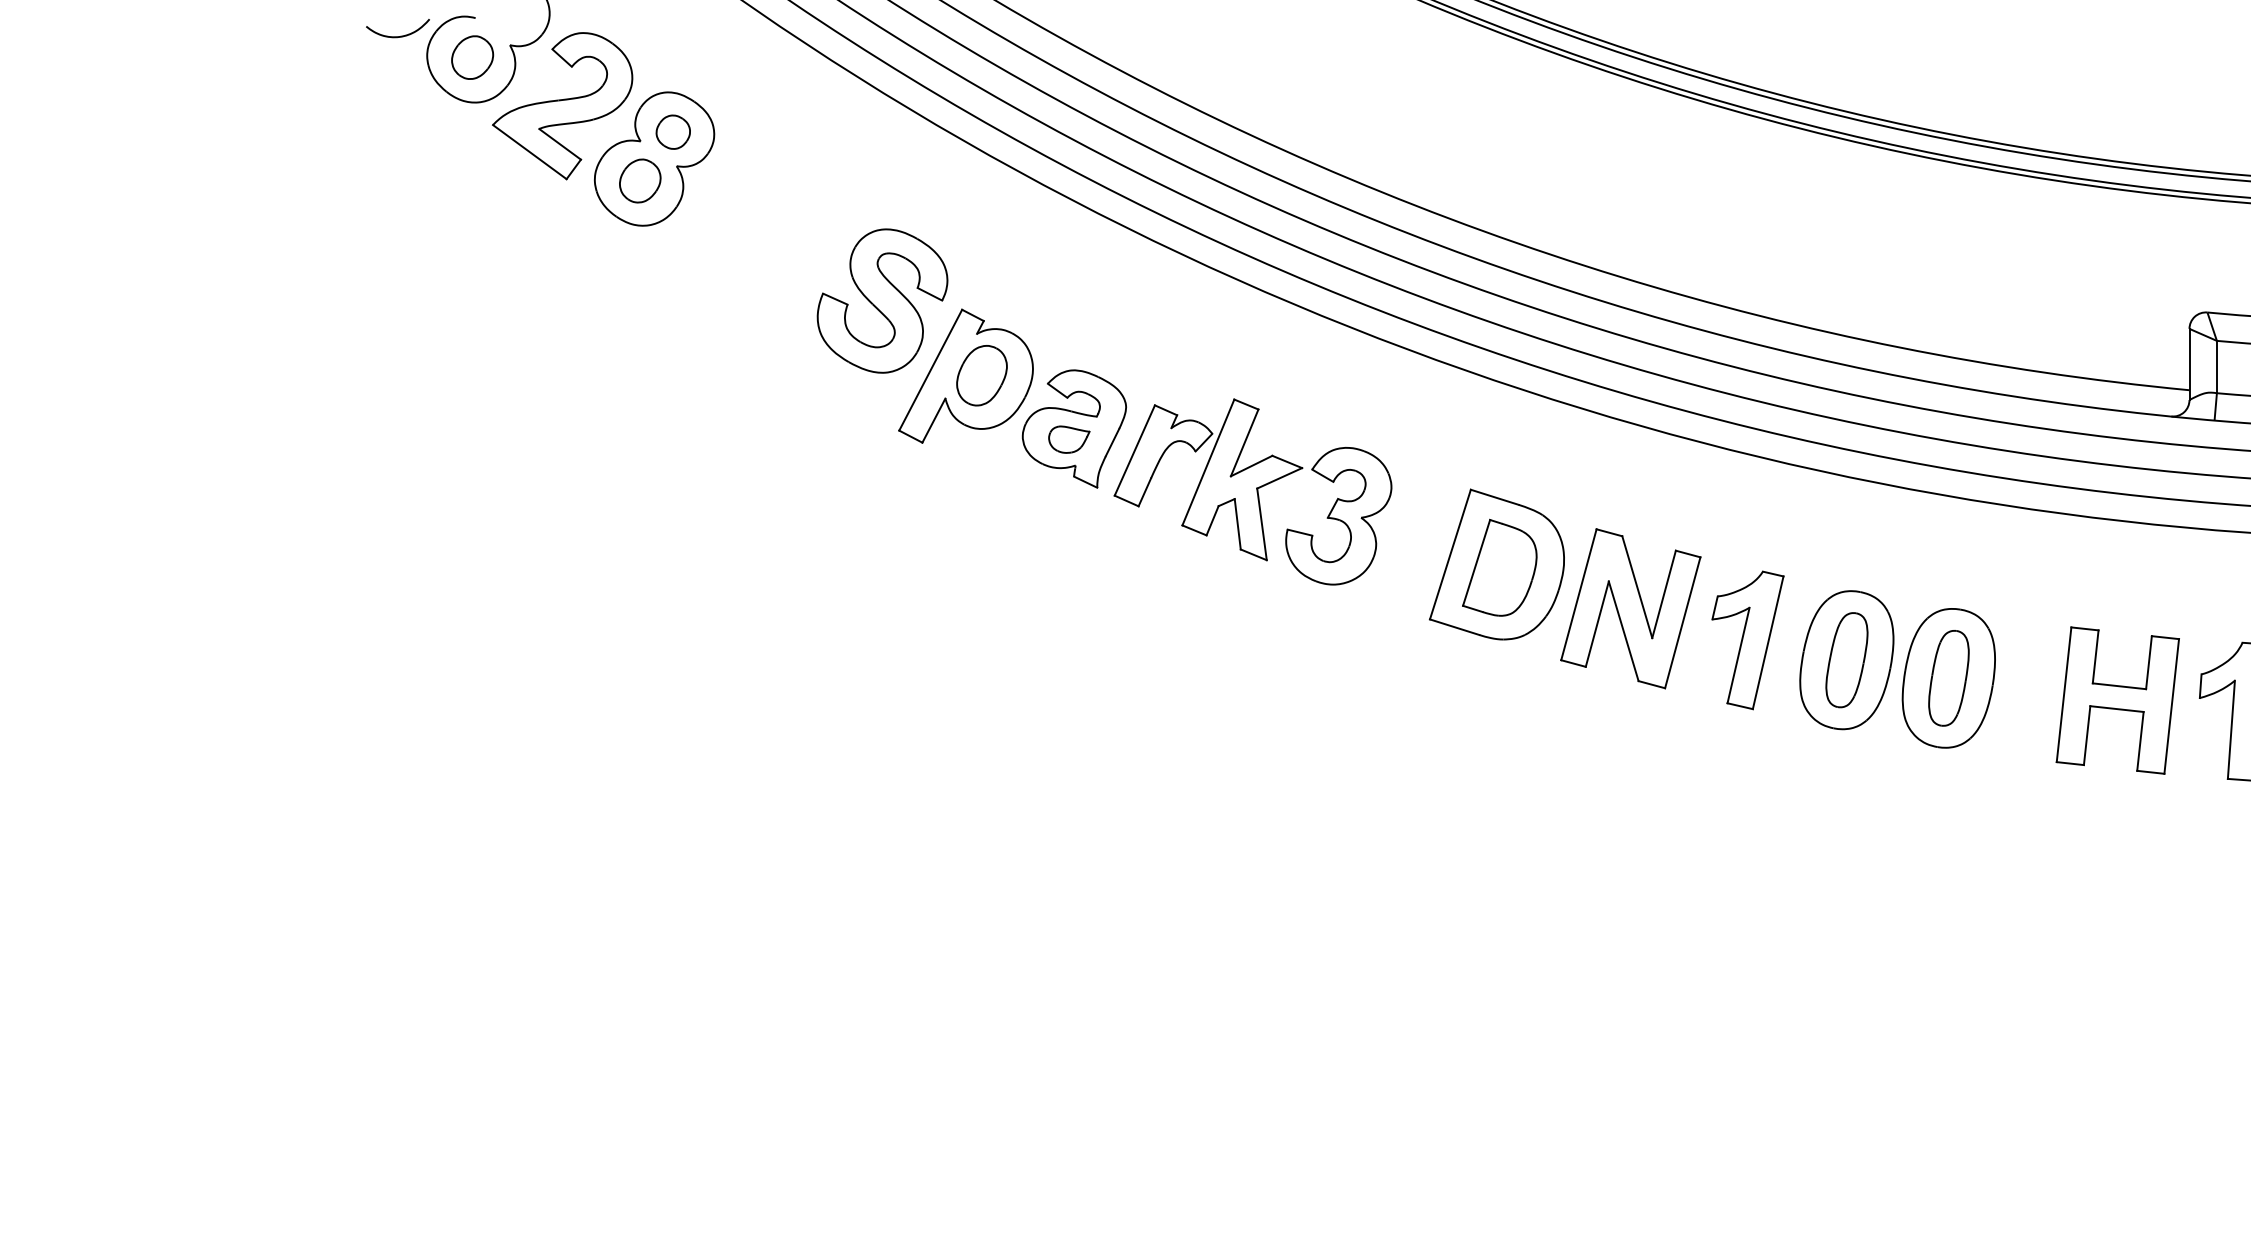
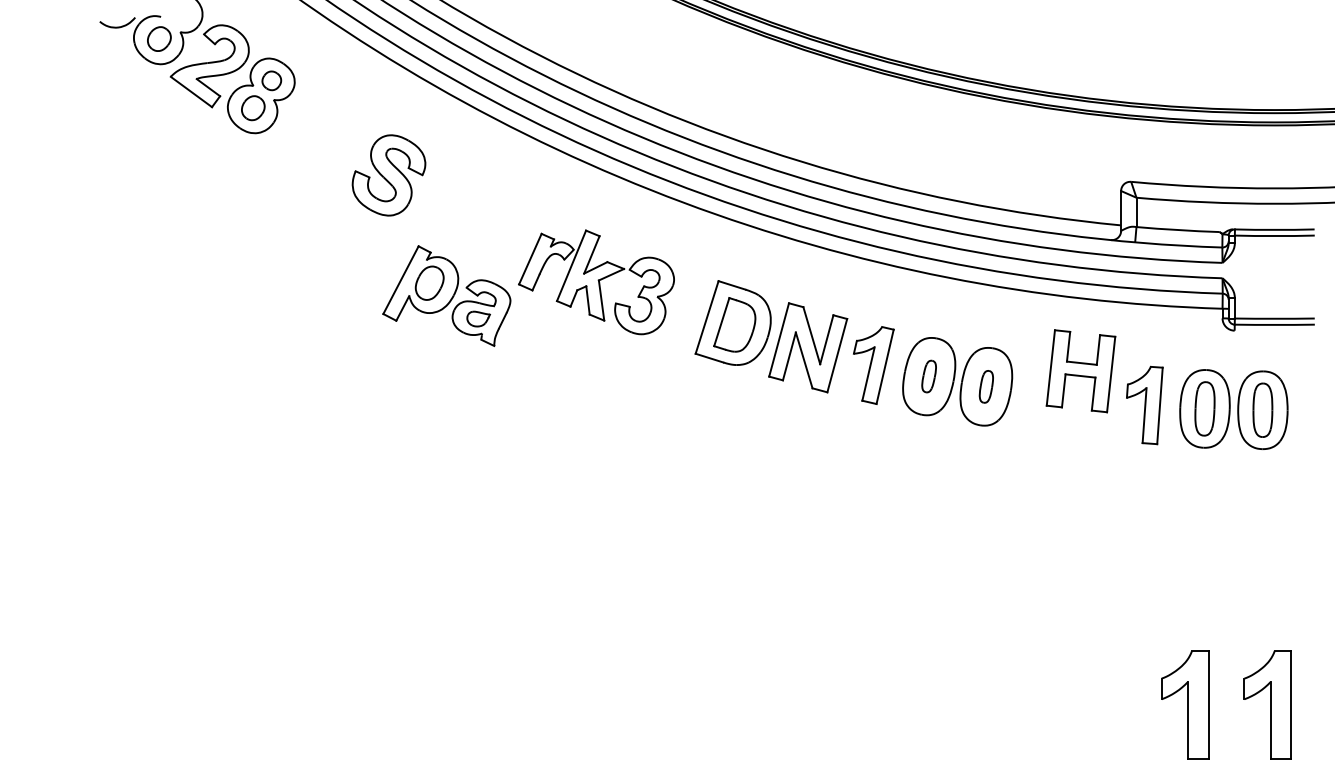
part: (1011, 397) -> (446, 295), moved
part: (1845, 659) -> (928, 376), size x0.6
part: (1949, 677) -> (986, 386), size x0.6
part: (2116, 701) -> (1080, 371), moved

